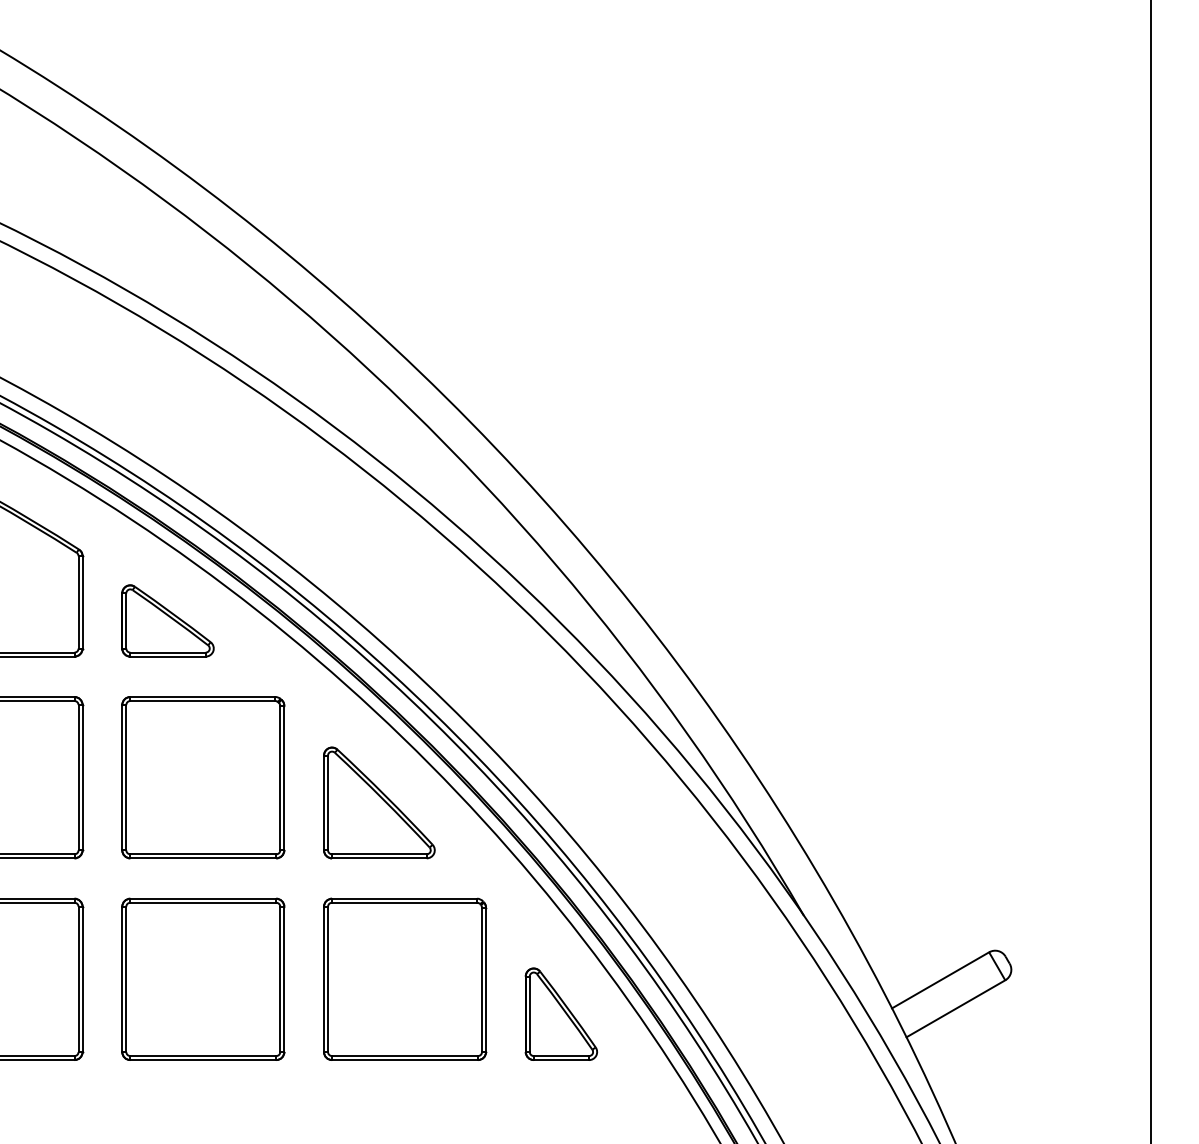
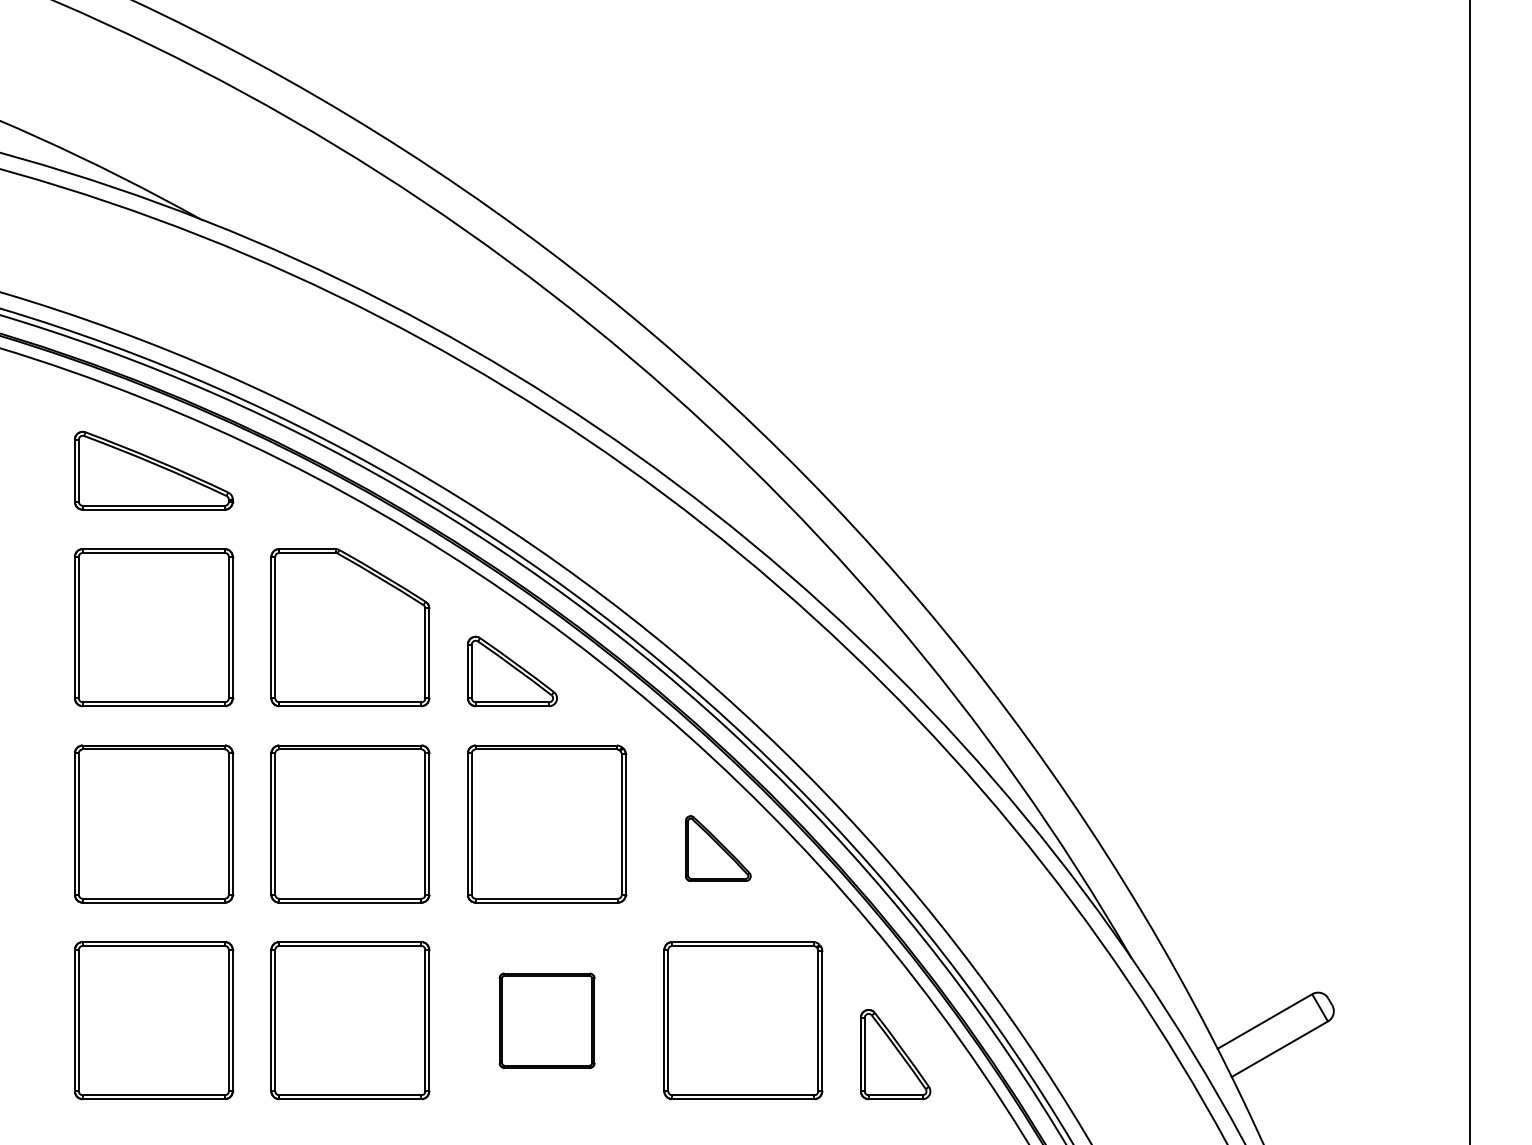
part: (379, 802) -> (718, 848), size x0.6
part: (203, 979) -> (547, 1020), size x0.6

